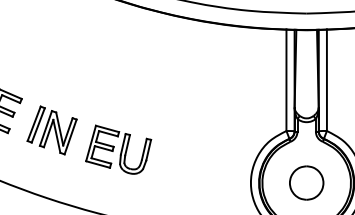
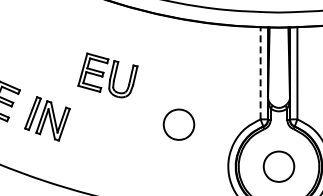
line: (286, 79) -> (260, 72), solid -> dashed
part: (196, 136) -> (178, 124), added
part: (118, 149) -> (107, 75), moved

